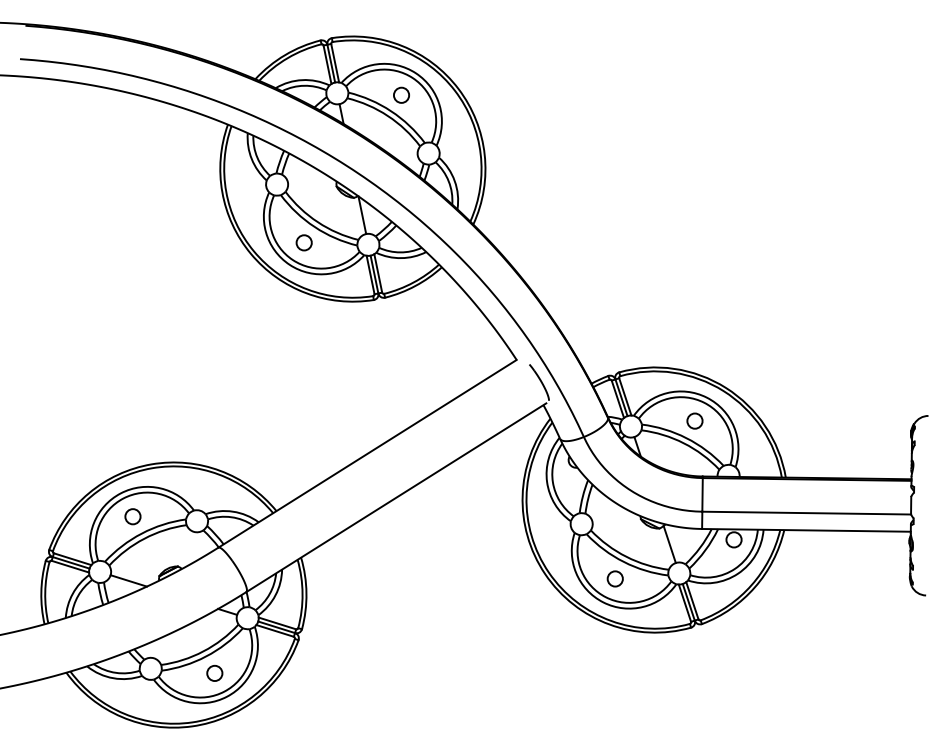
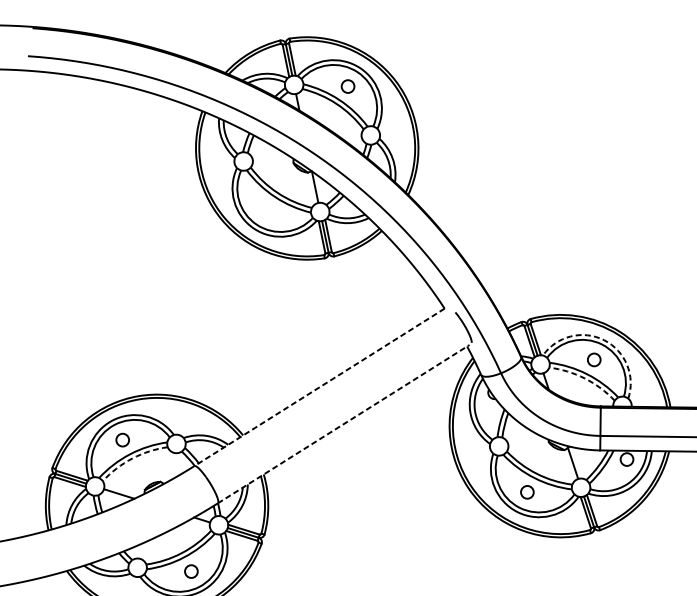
circle: (303, 242) -> (265, 210), removed
arc: (706, 397) -> (603, 340), solid -> dashed
arc: (683, 443) -> (584, 378), solid -> dashed
line: (367, 454) -> (319, 387), solid -> dashed
line: (396, 497) -> (343, 424), solid -> dashed
arc: (144, 538) -> (132, 458), solid -> dashed

